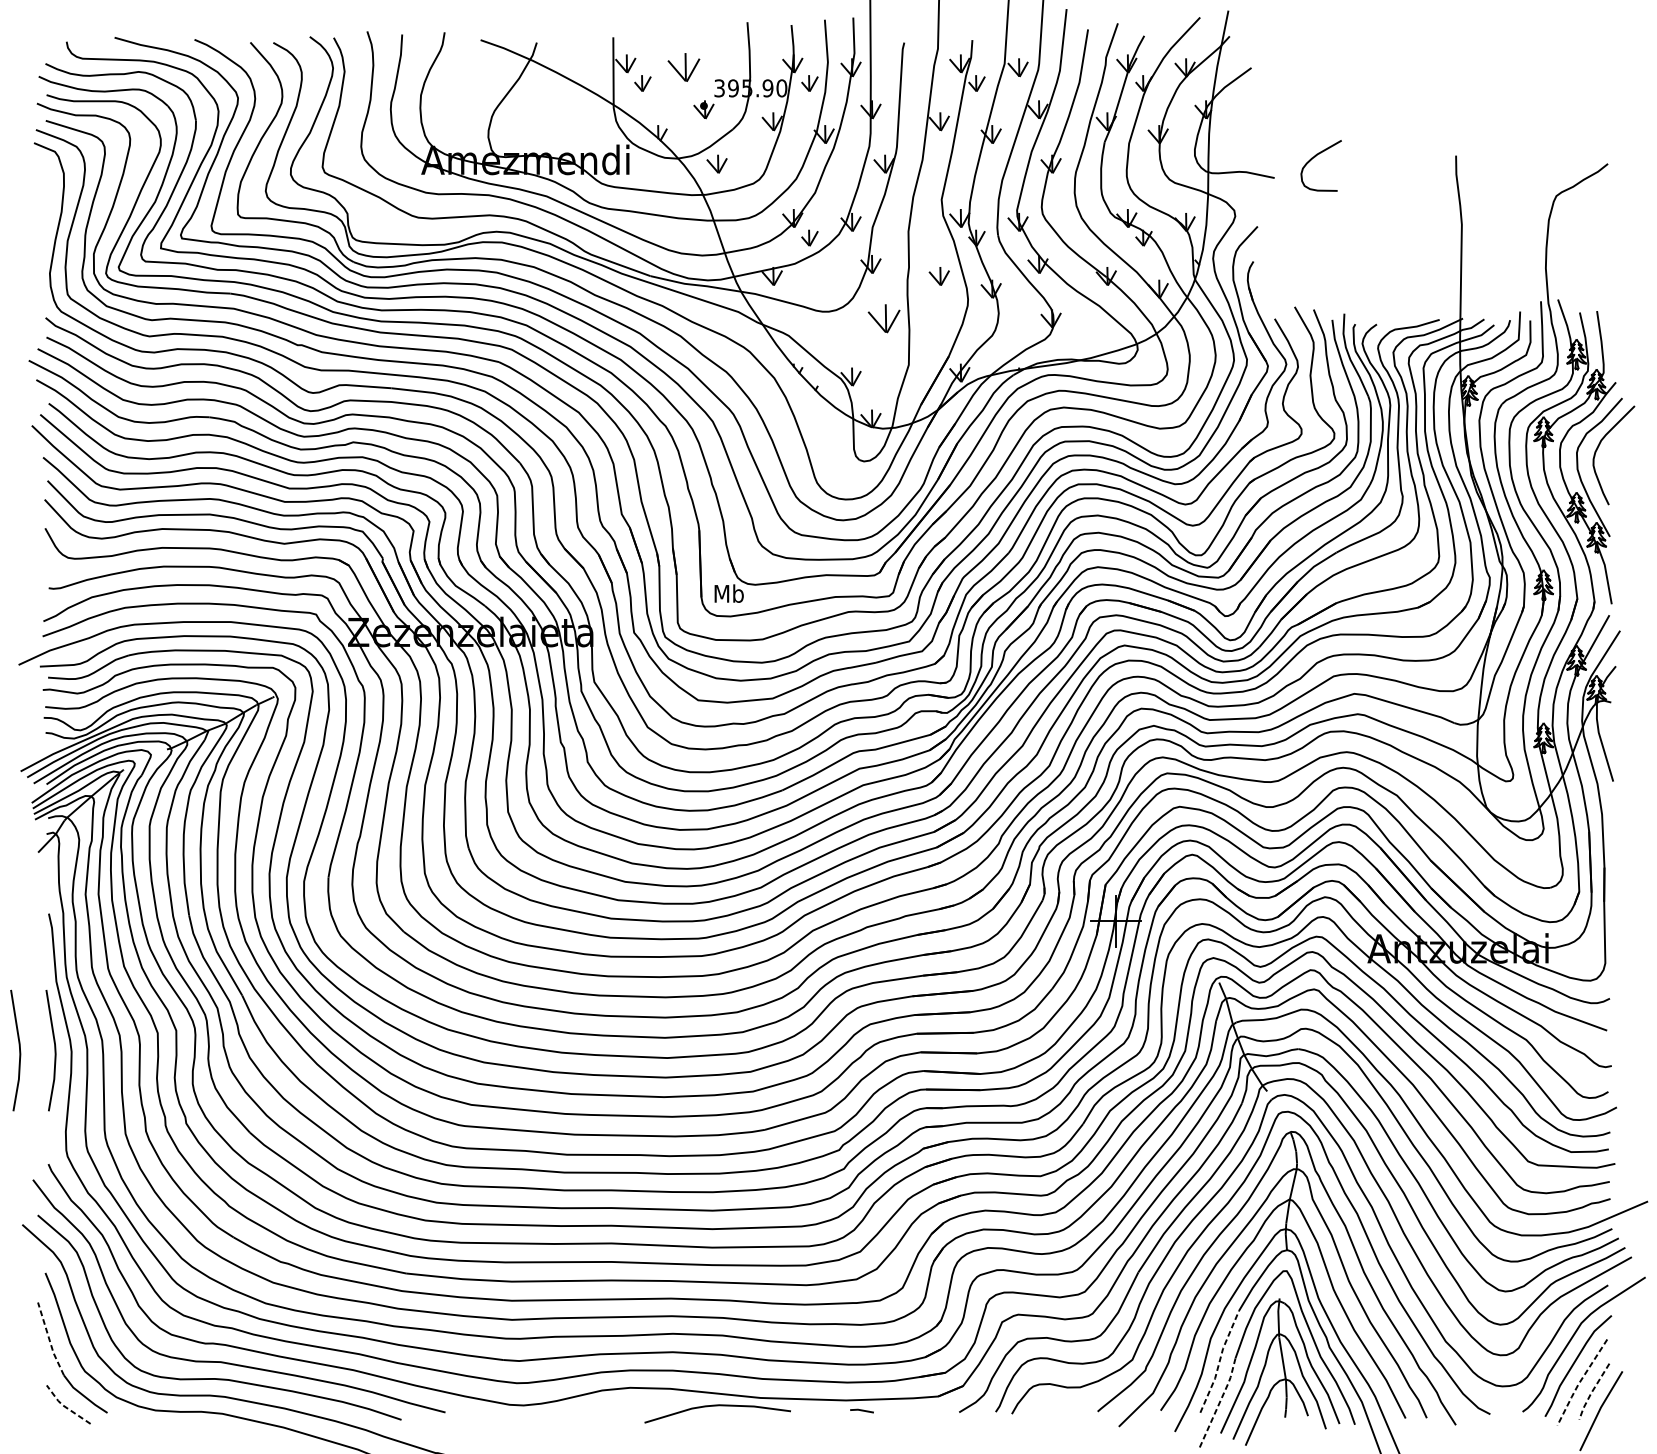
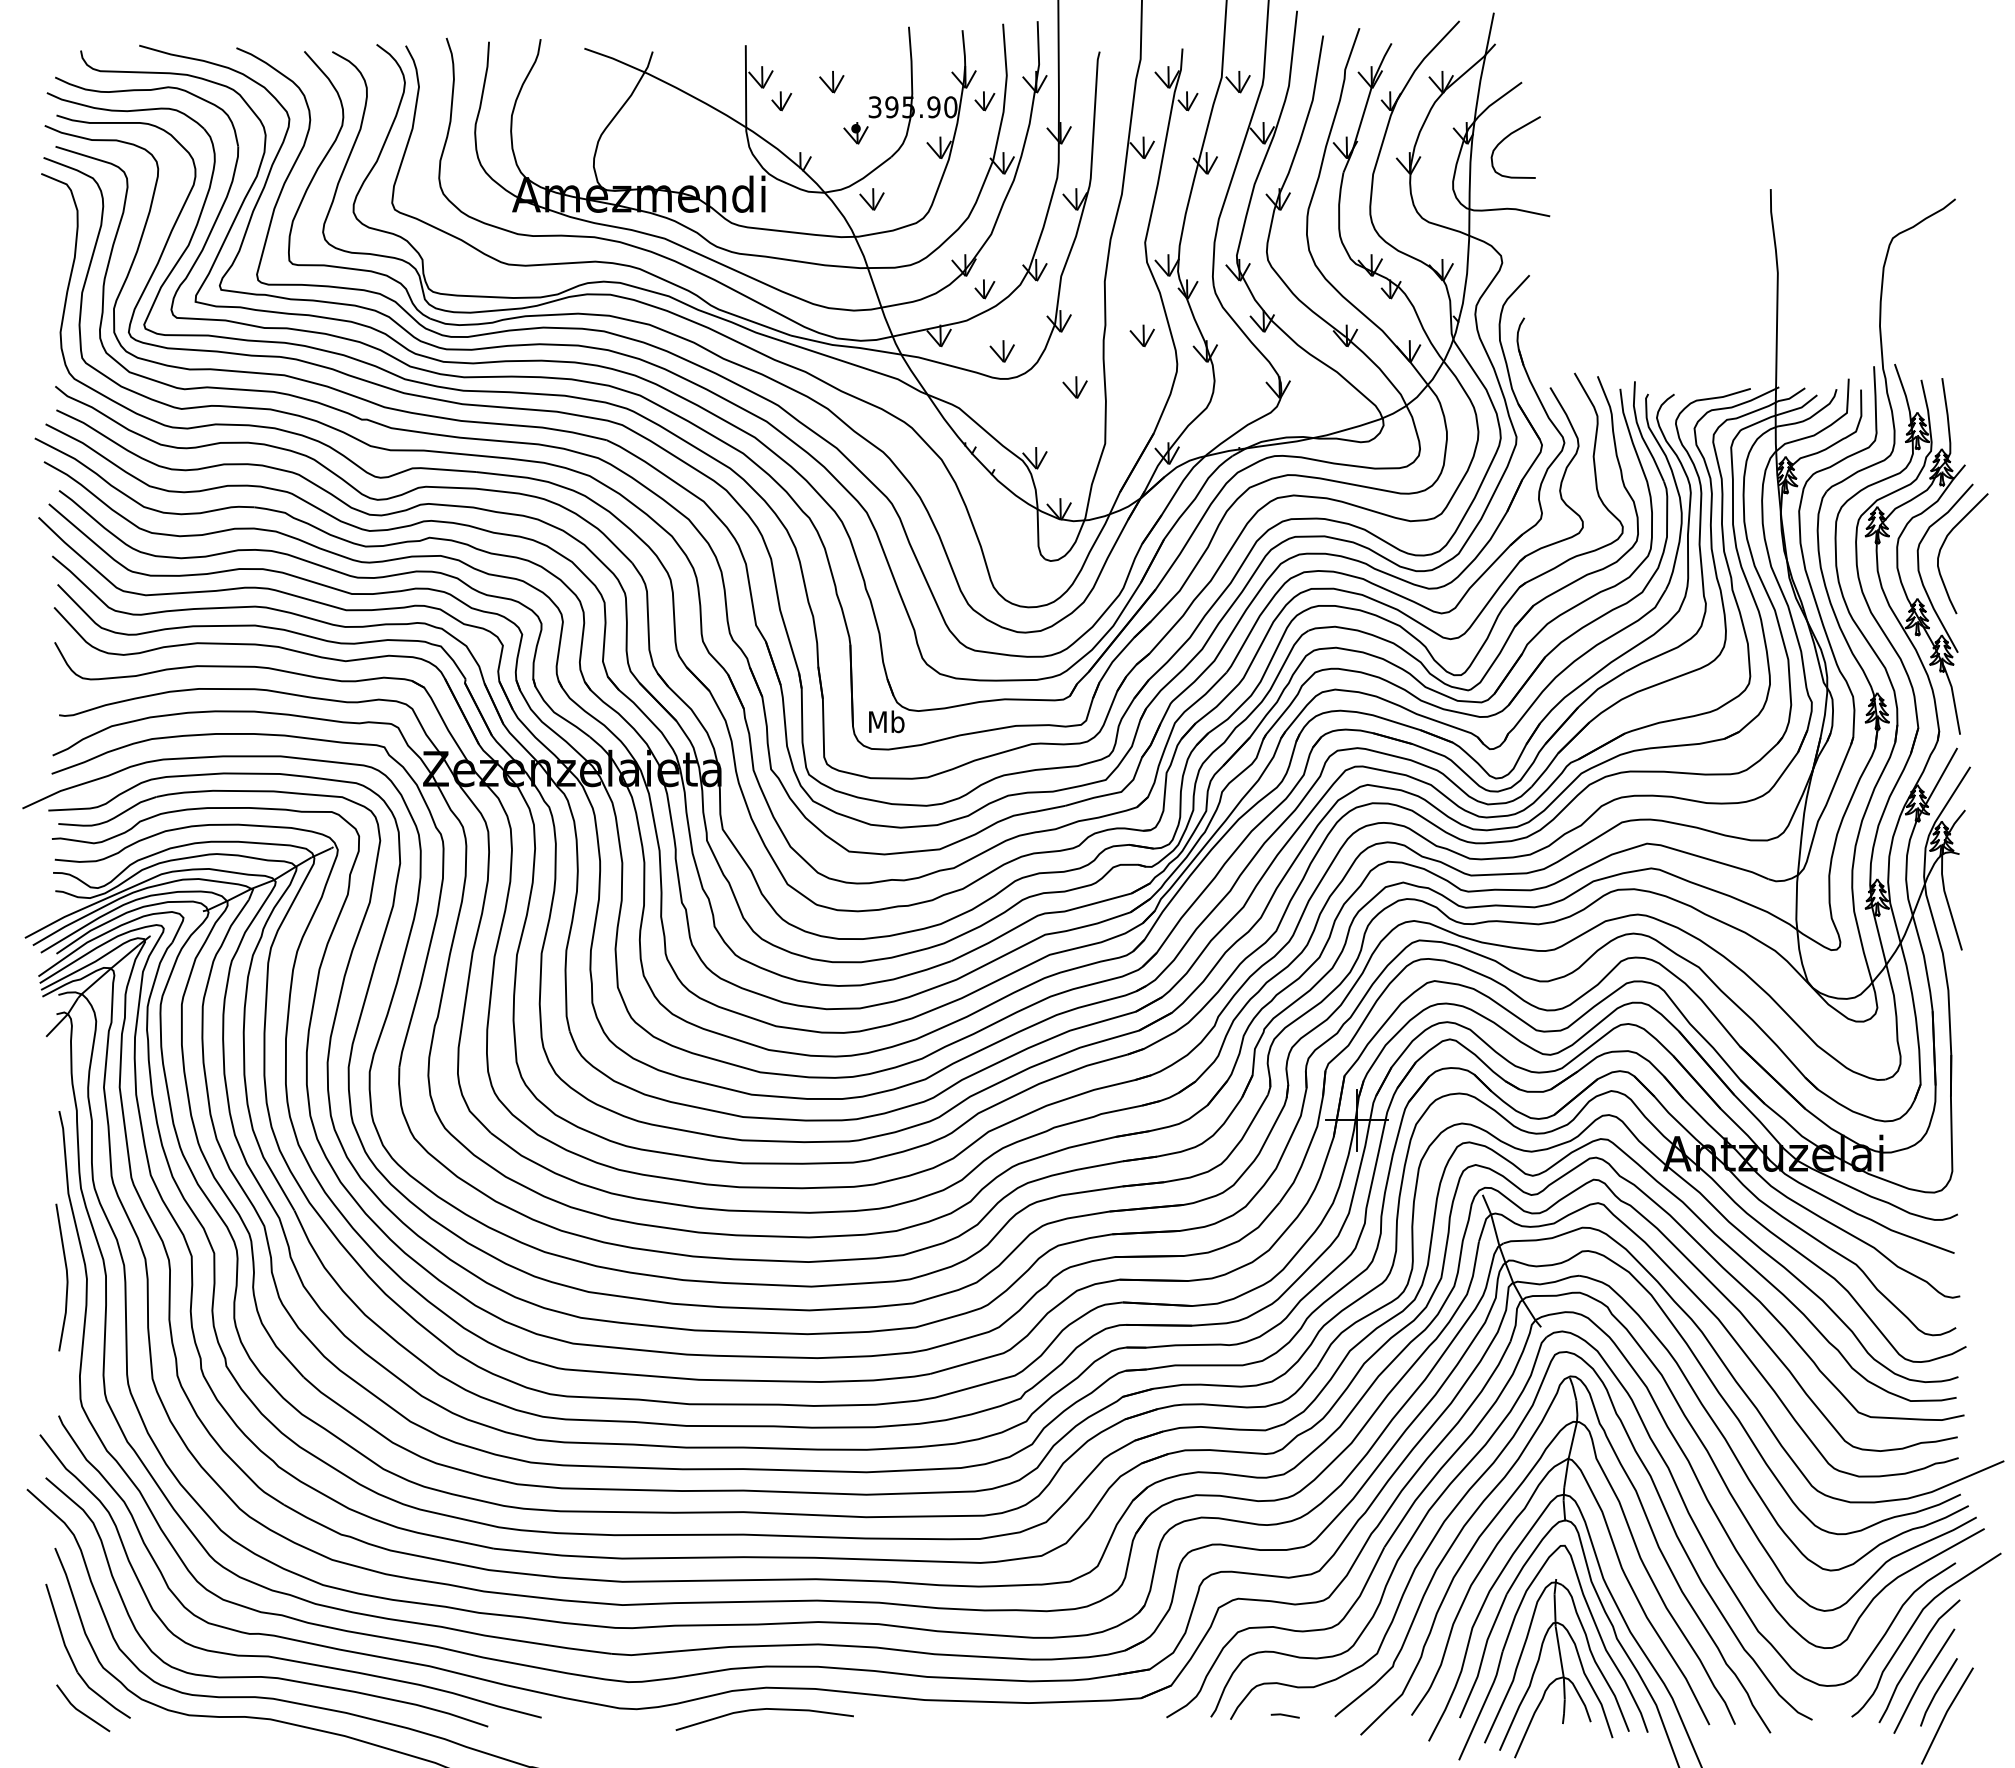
part: (683, 68) -> (831, 82), size x0.62
curve: (1316, 156) -> (1509, 136), moved
part: (823, 289) -> (1001, 351), added
part: (883, 318) -> (1074, 387), size x0.62
line: (19, 1050) -> (23, 1277), removed
line: (49, 1339) -> (60, 1629), dashed -> solid
line: (1219, 1362) -> (1483, 1656), dashed -> solid
line: (1579, 1382) -> (1921, 1681), dashed -> solid
line: (1592, 1391) -> (1936, 1692), dashed -> solid
line: (1219, 1402) -> (1483, 1705), dashed -> solid
line: (64, 1406) -> (78, 1710), dashed -> solid
curve: (715, 1406) -> (762, 1710), moved
line: (861, 1410) -> (1284, 1715), moved

